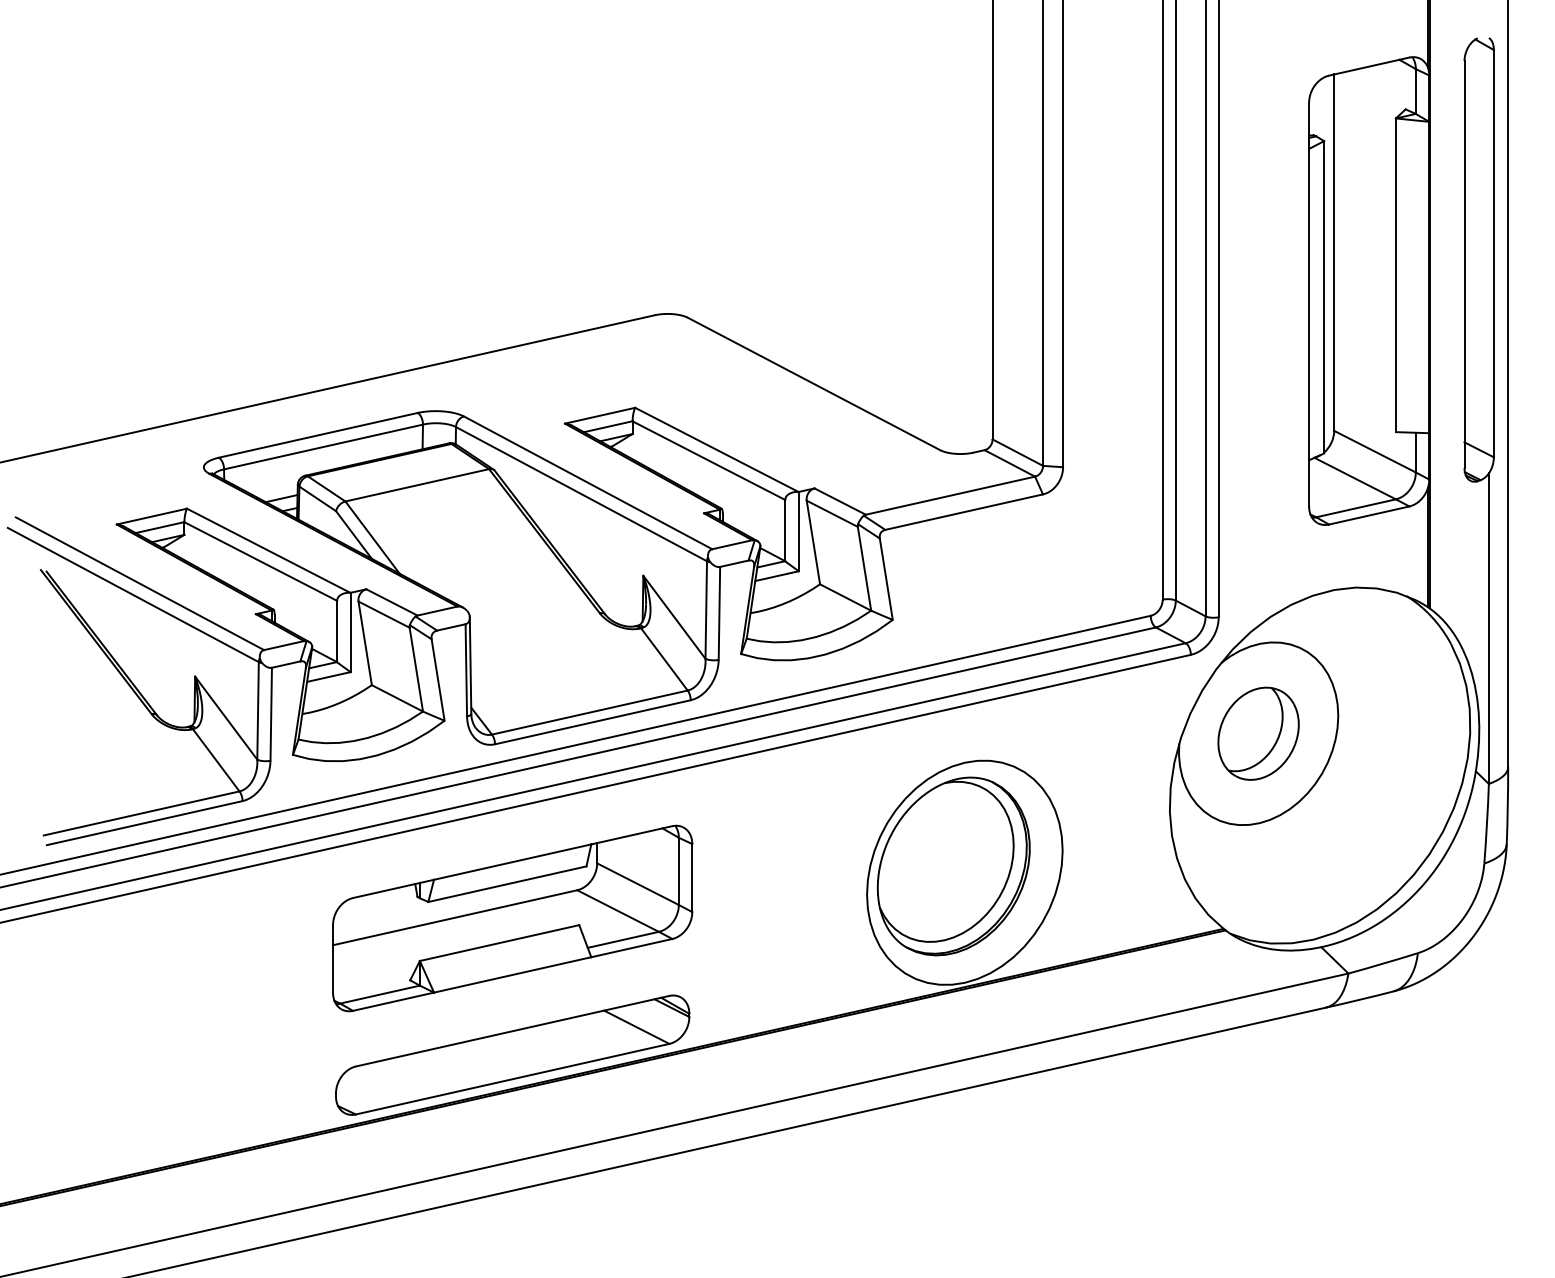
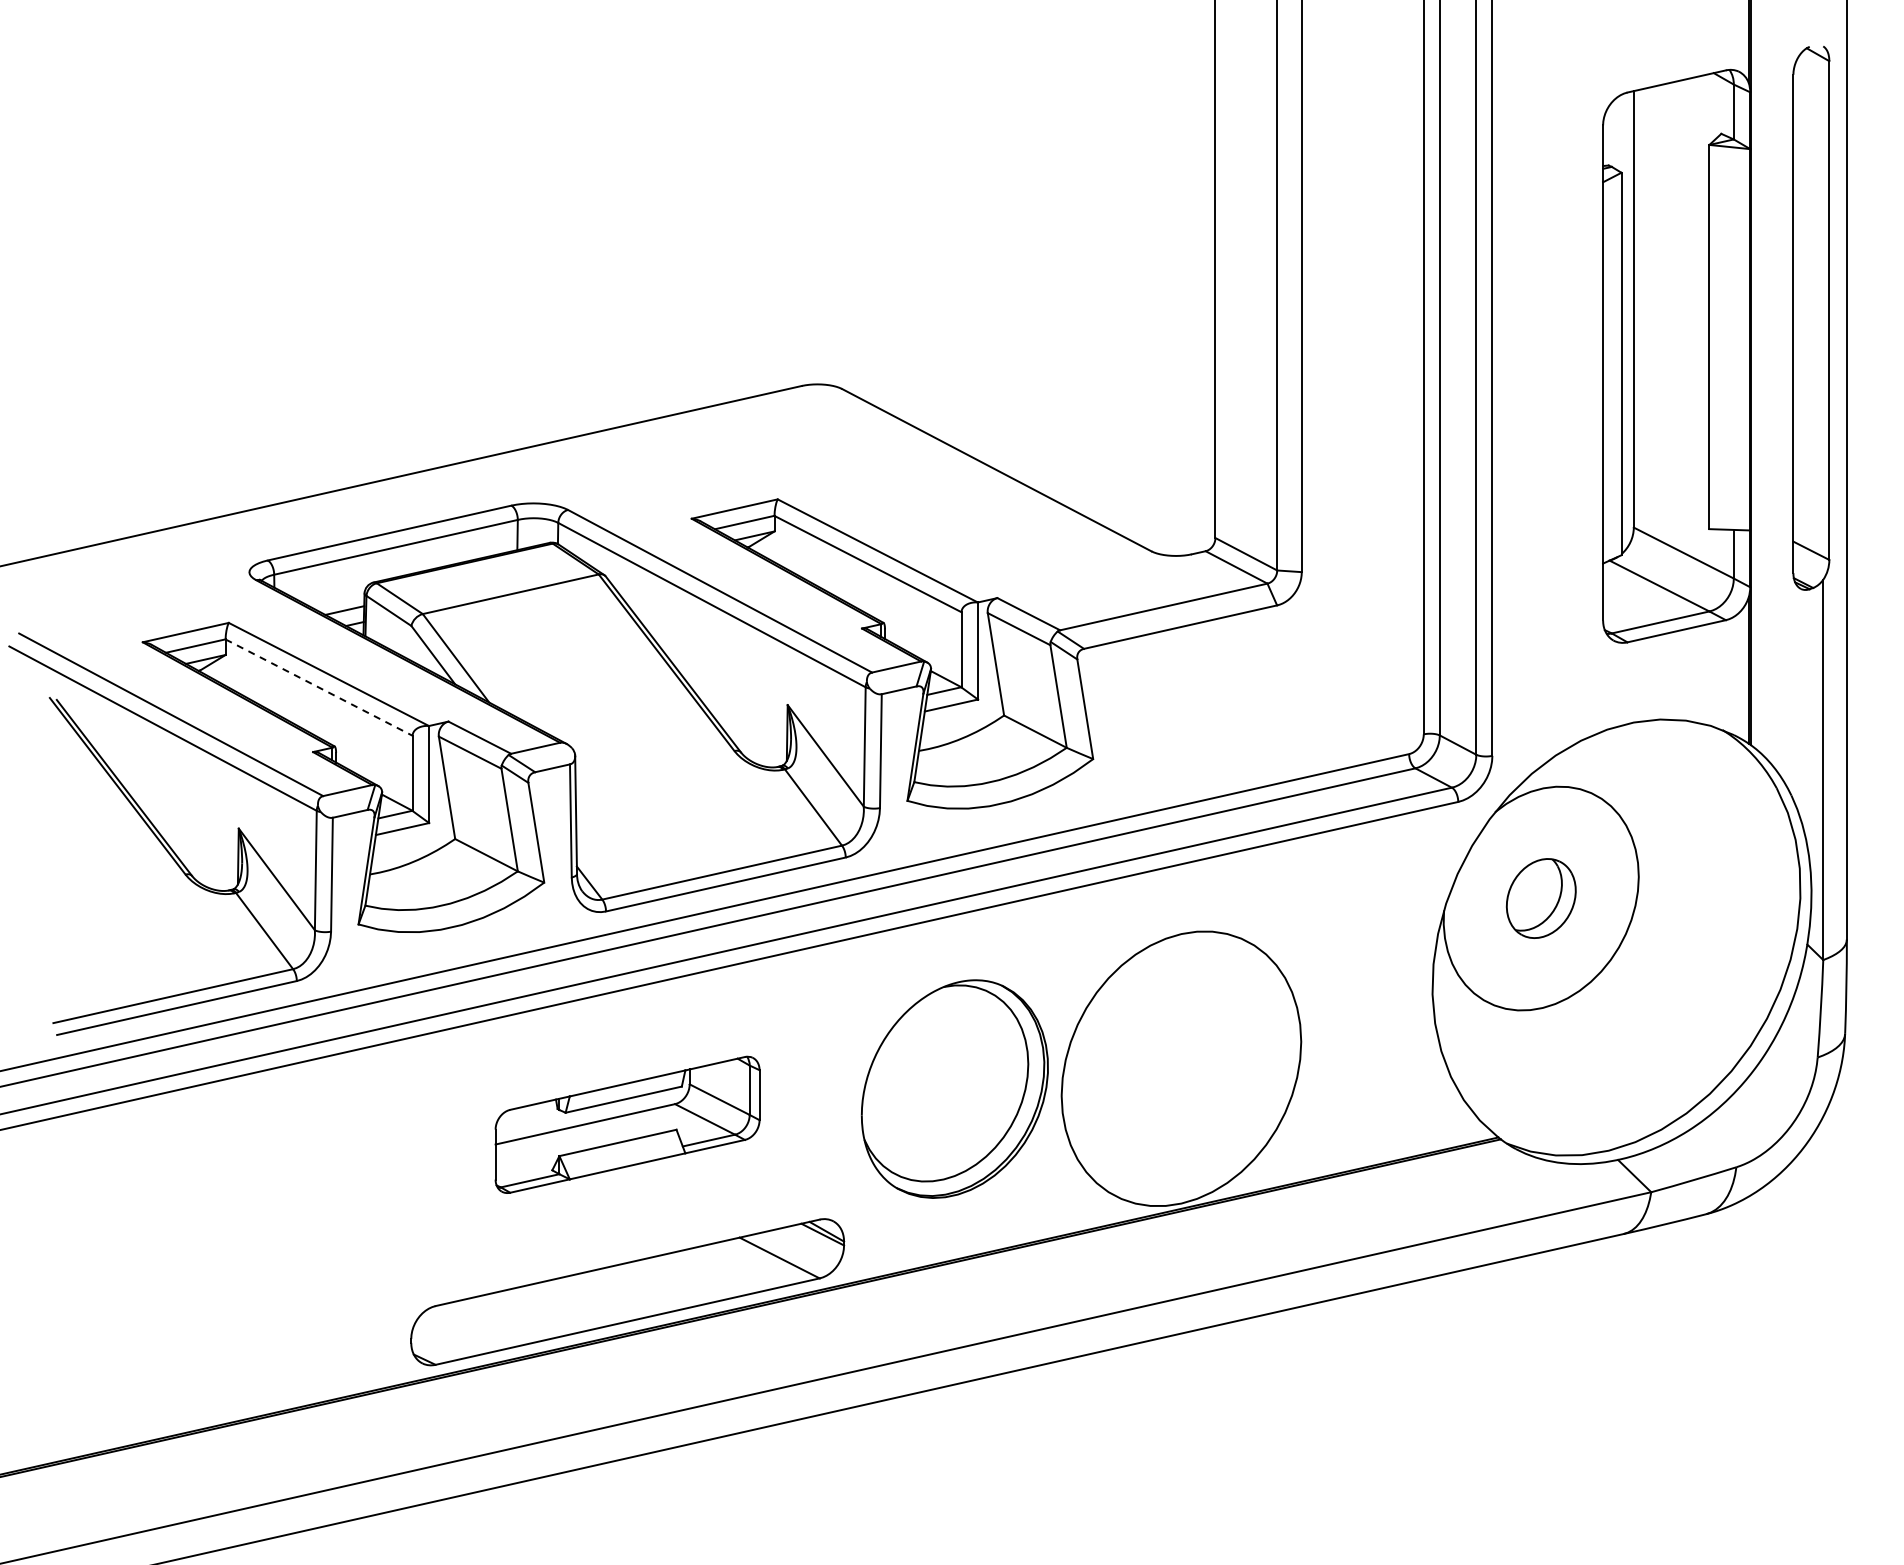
line: (261, 561) -> (319, 687), solid -> dashed
part: (1258, 733) -> (1541, 898), size x0.7
part: (953, 865) -> (954, 1088), moved
part: (512, 918) -> (627, 1124), size x0.6

